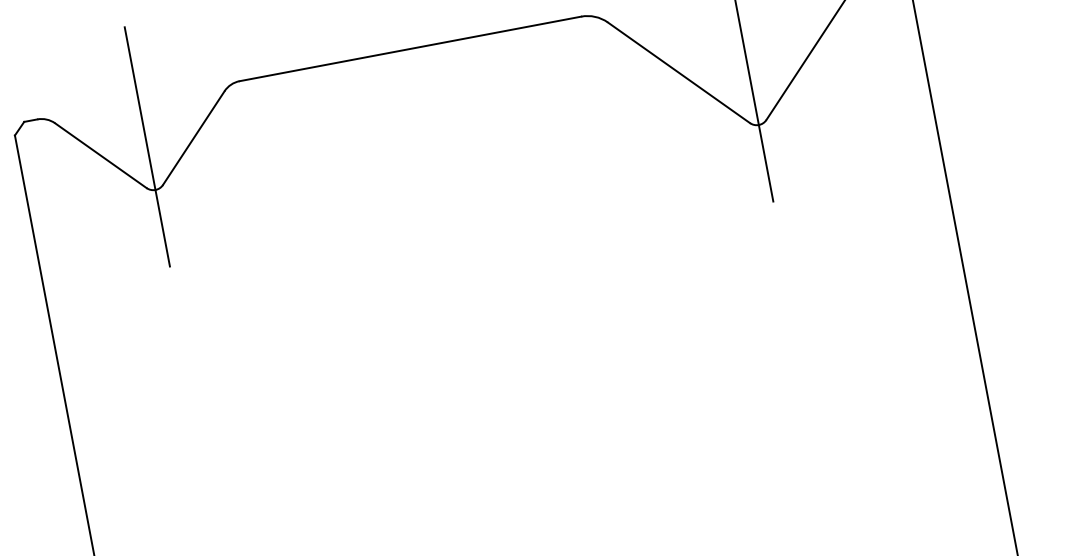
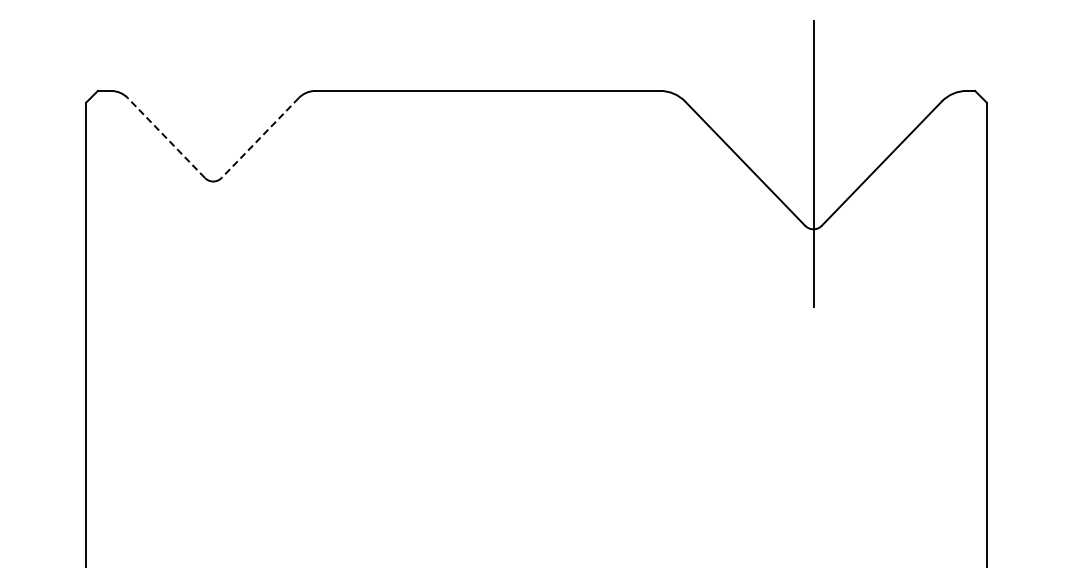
line: (194, 138) -> (260, 138), solid -> dashed
line: (147, 146) -> (213, 137), removed
line: (101, 156) -> (166, 138), solid -> dashed

